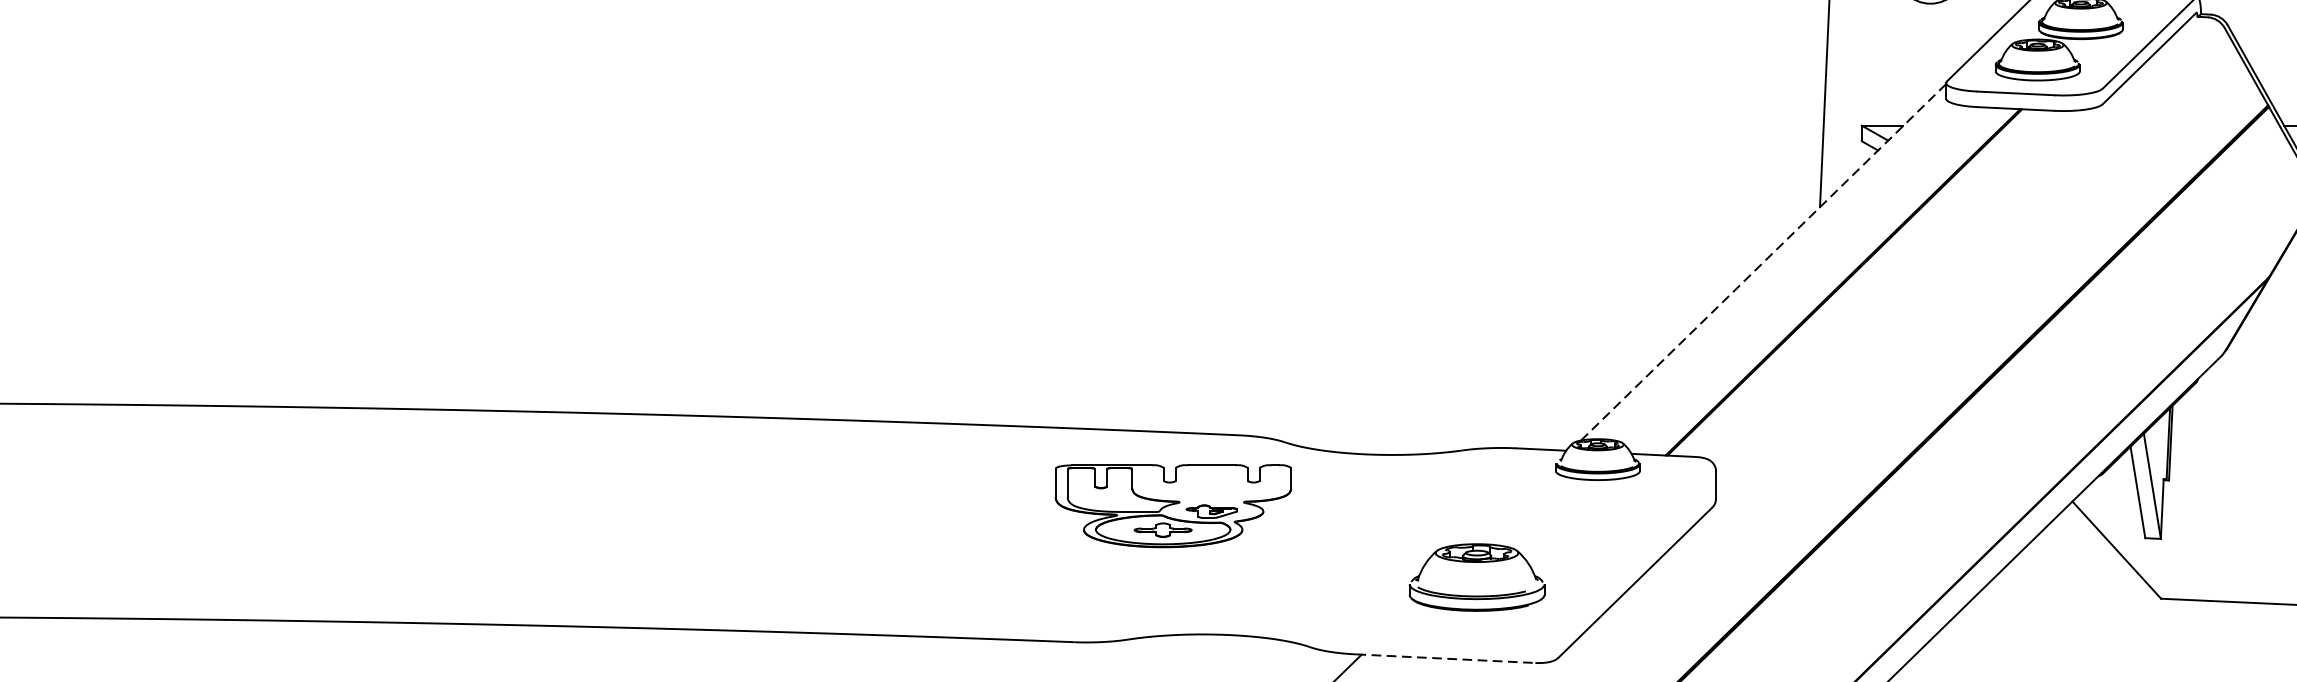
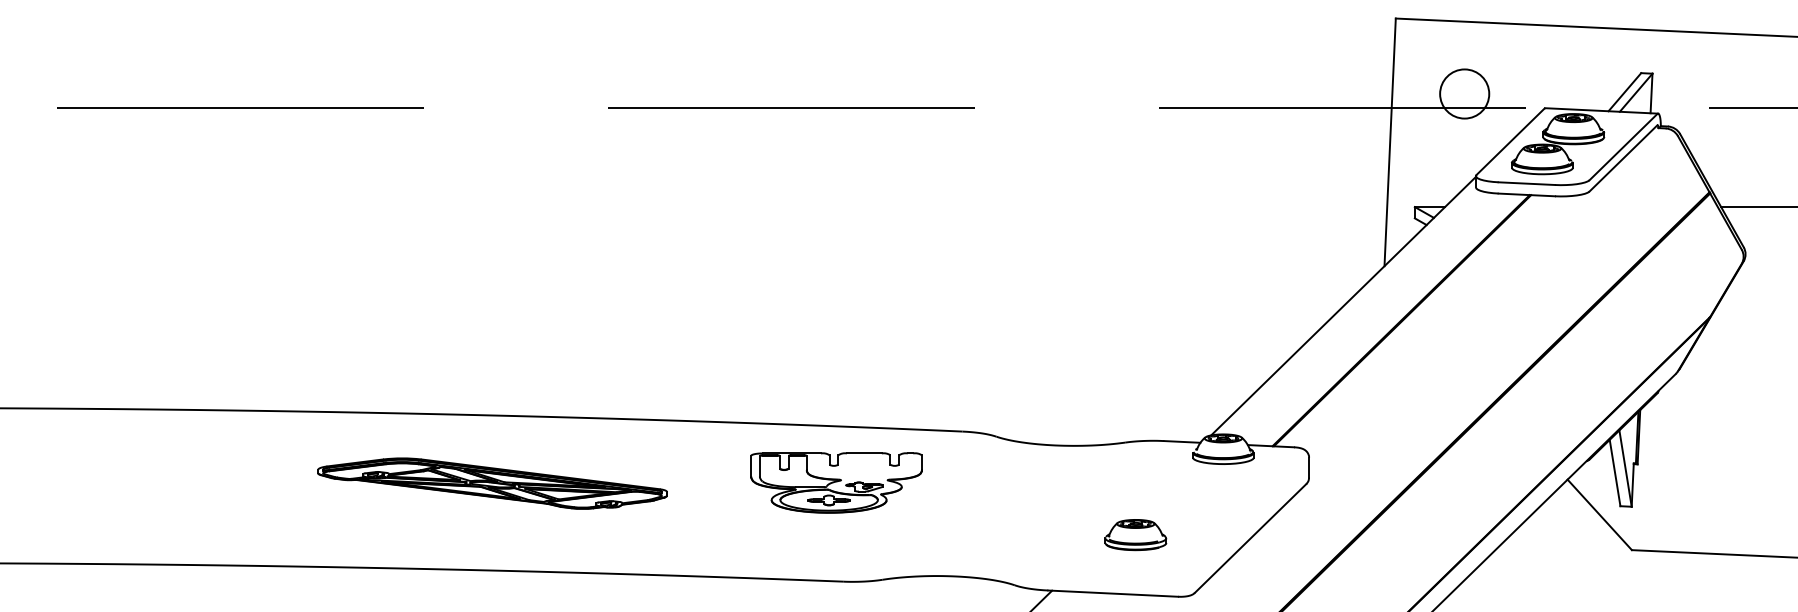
line: (1763, 262) -> (1343, 306), dashed -> solid
part: (1173, 505) -> (836, 482), moved
part: (590, 506) -> (492, 483), added
part: (1476, 578) -> (1135, 535), size x0.62
line: (1446, 658) -> (1113, 593), dashed -> solid

